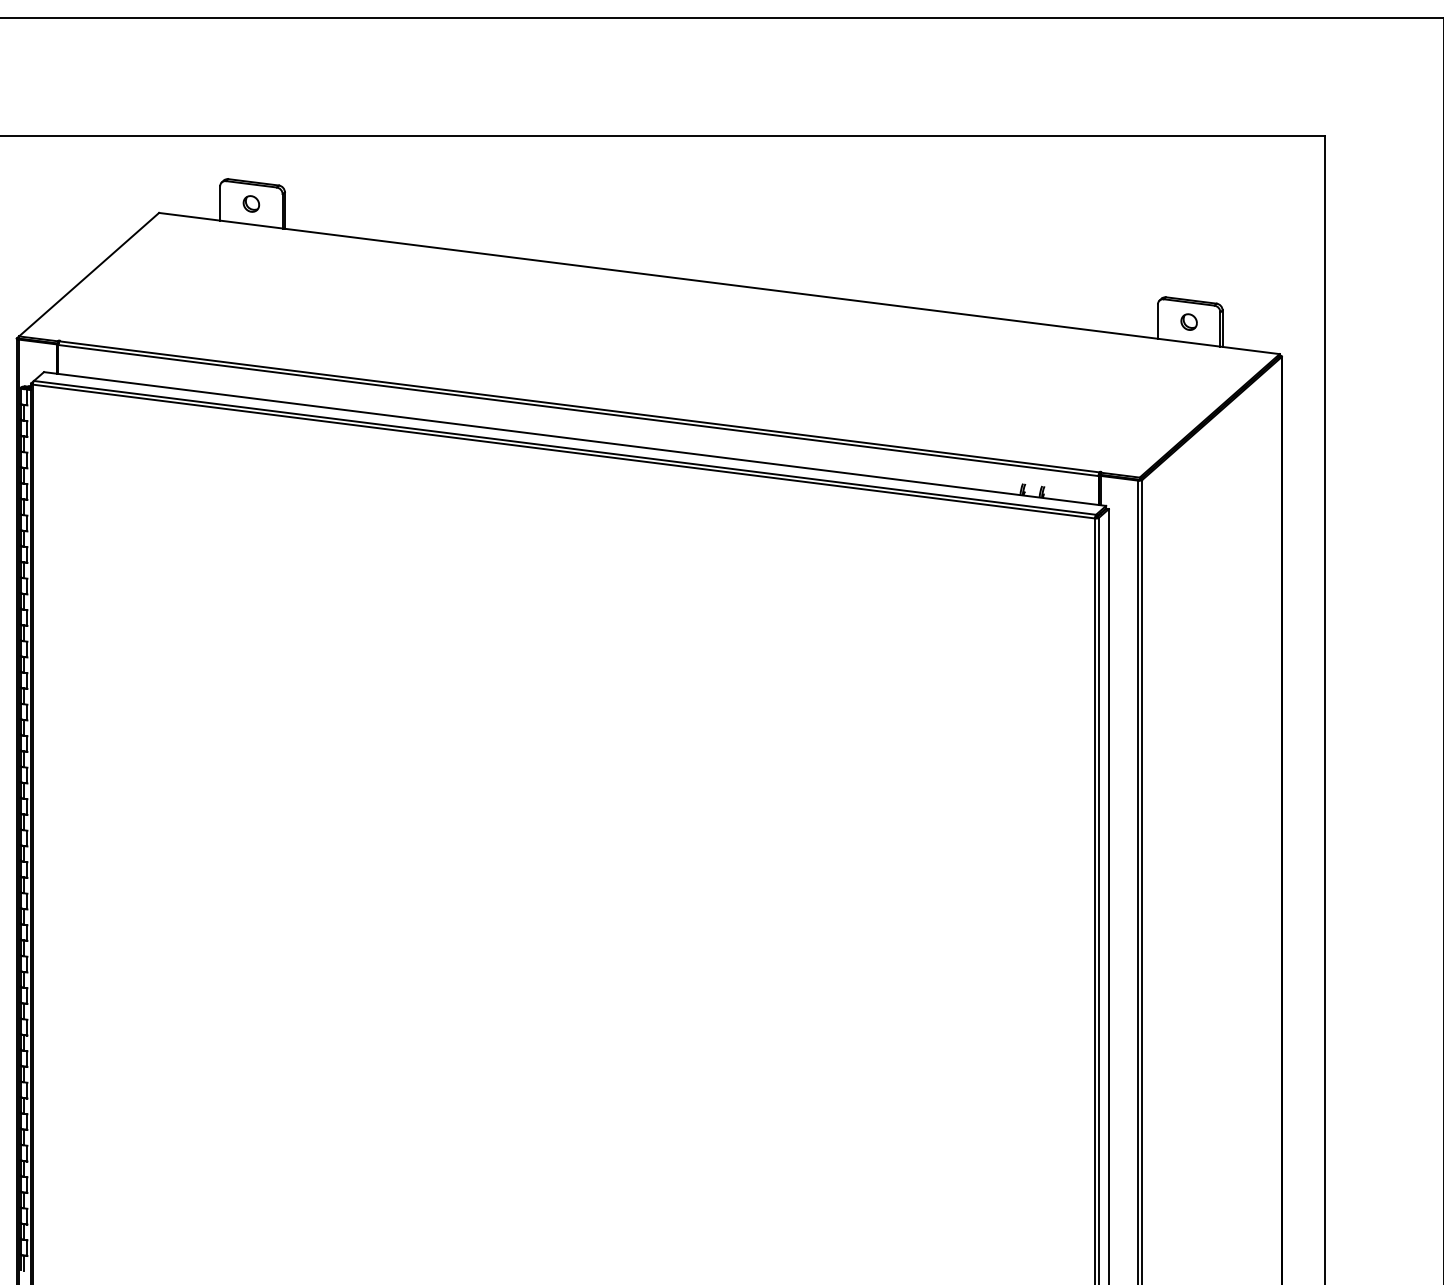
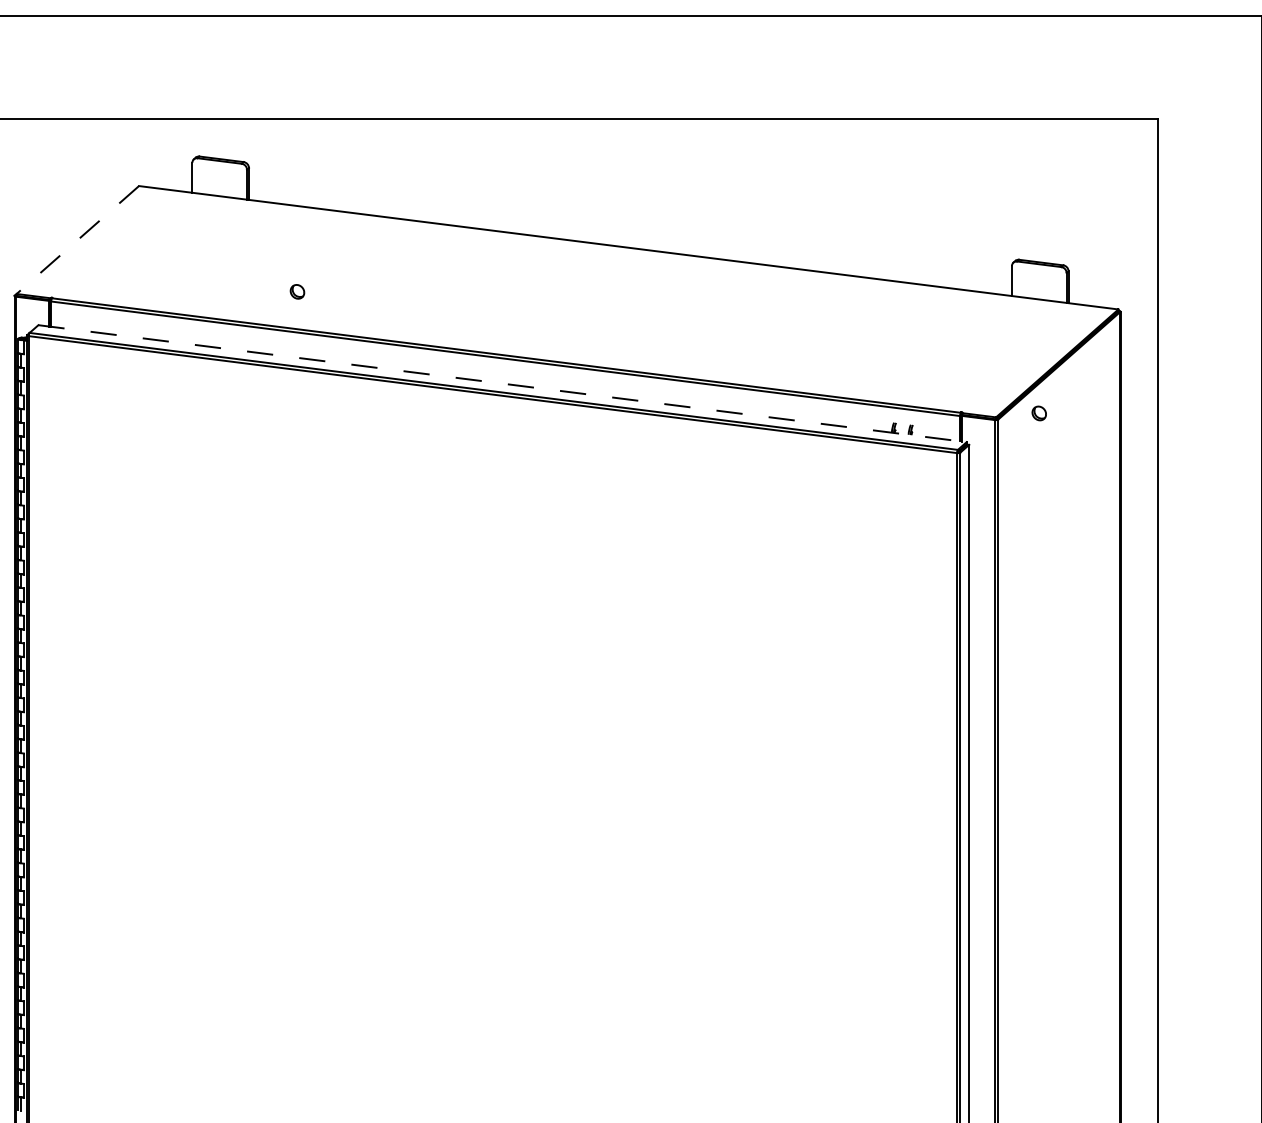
part: (251, 203) -> (297, 291), moved
line: (88, 275) -> (77, 240), solid -> dashed
part: (1188, 321) -> (1038, 412), moved
line: (575, 439) -> (502, 384), solid -> dashed

